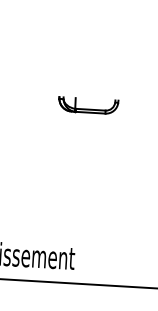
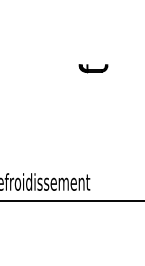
part: (88, 106) -> (93, 68), size x0.62

